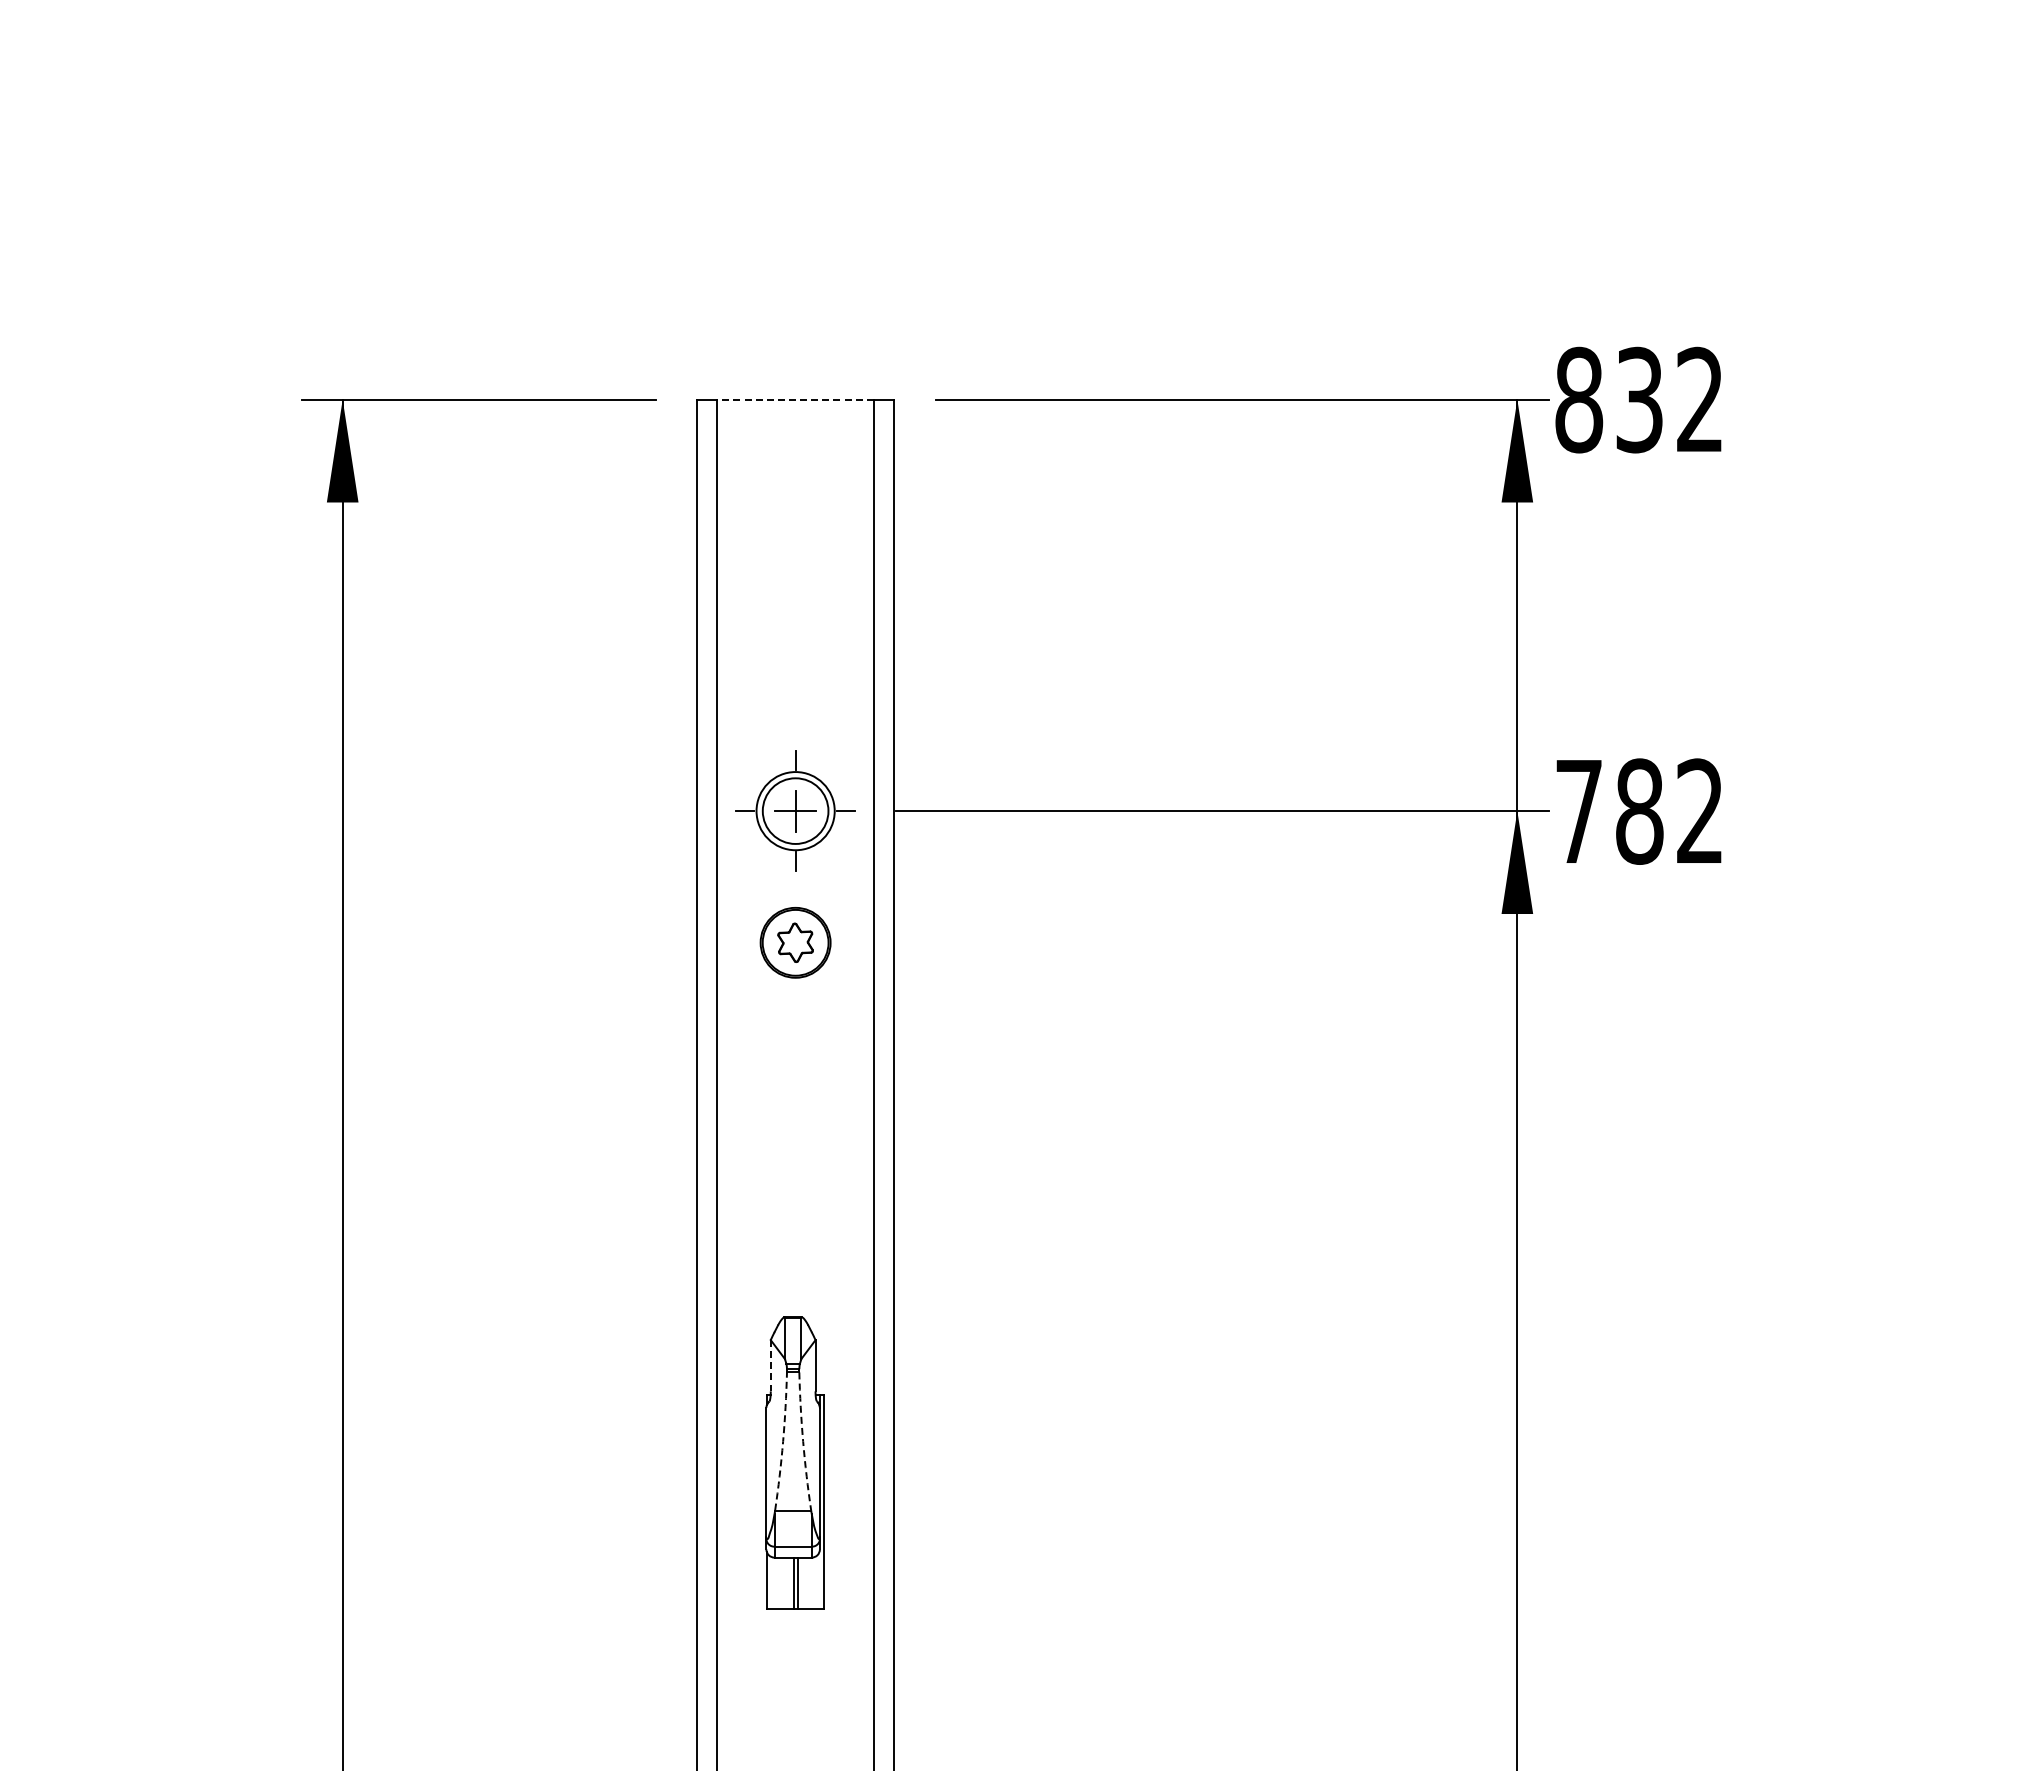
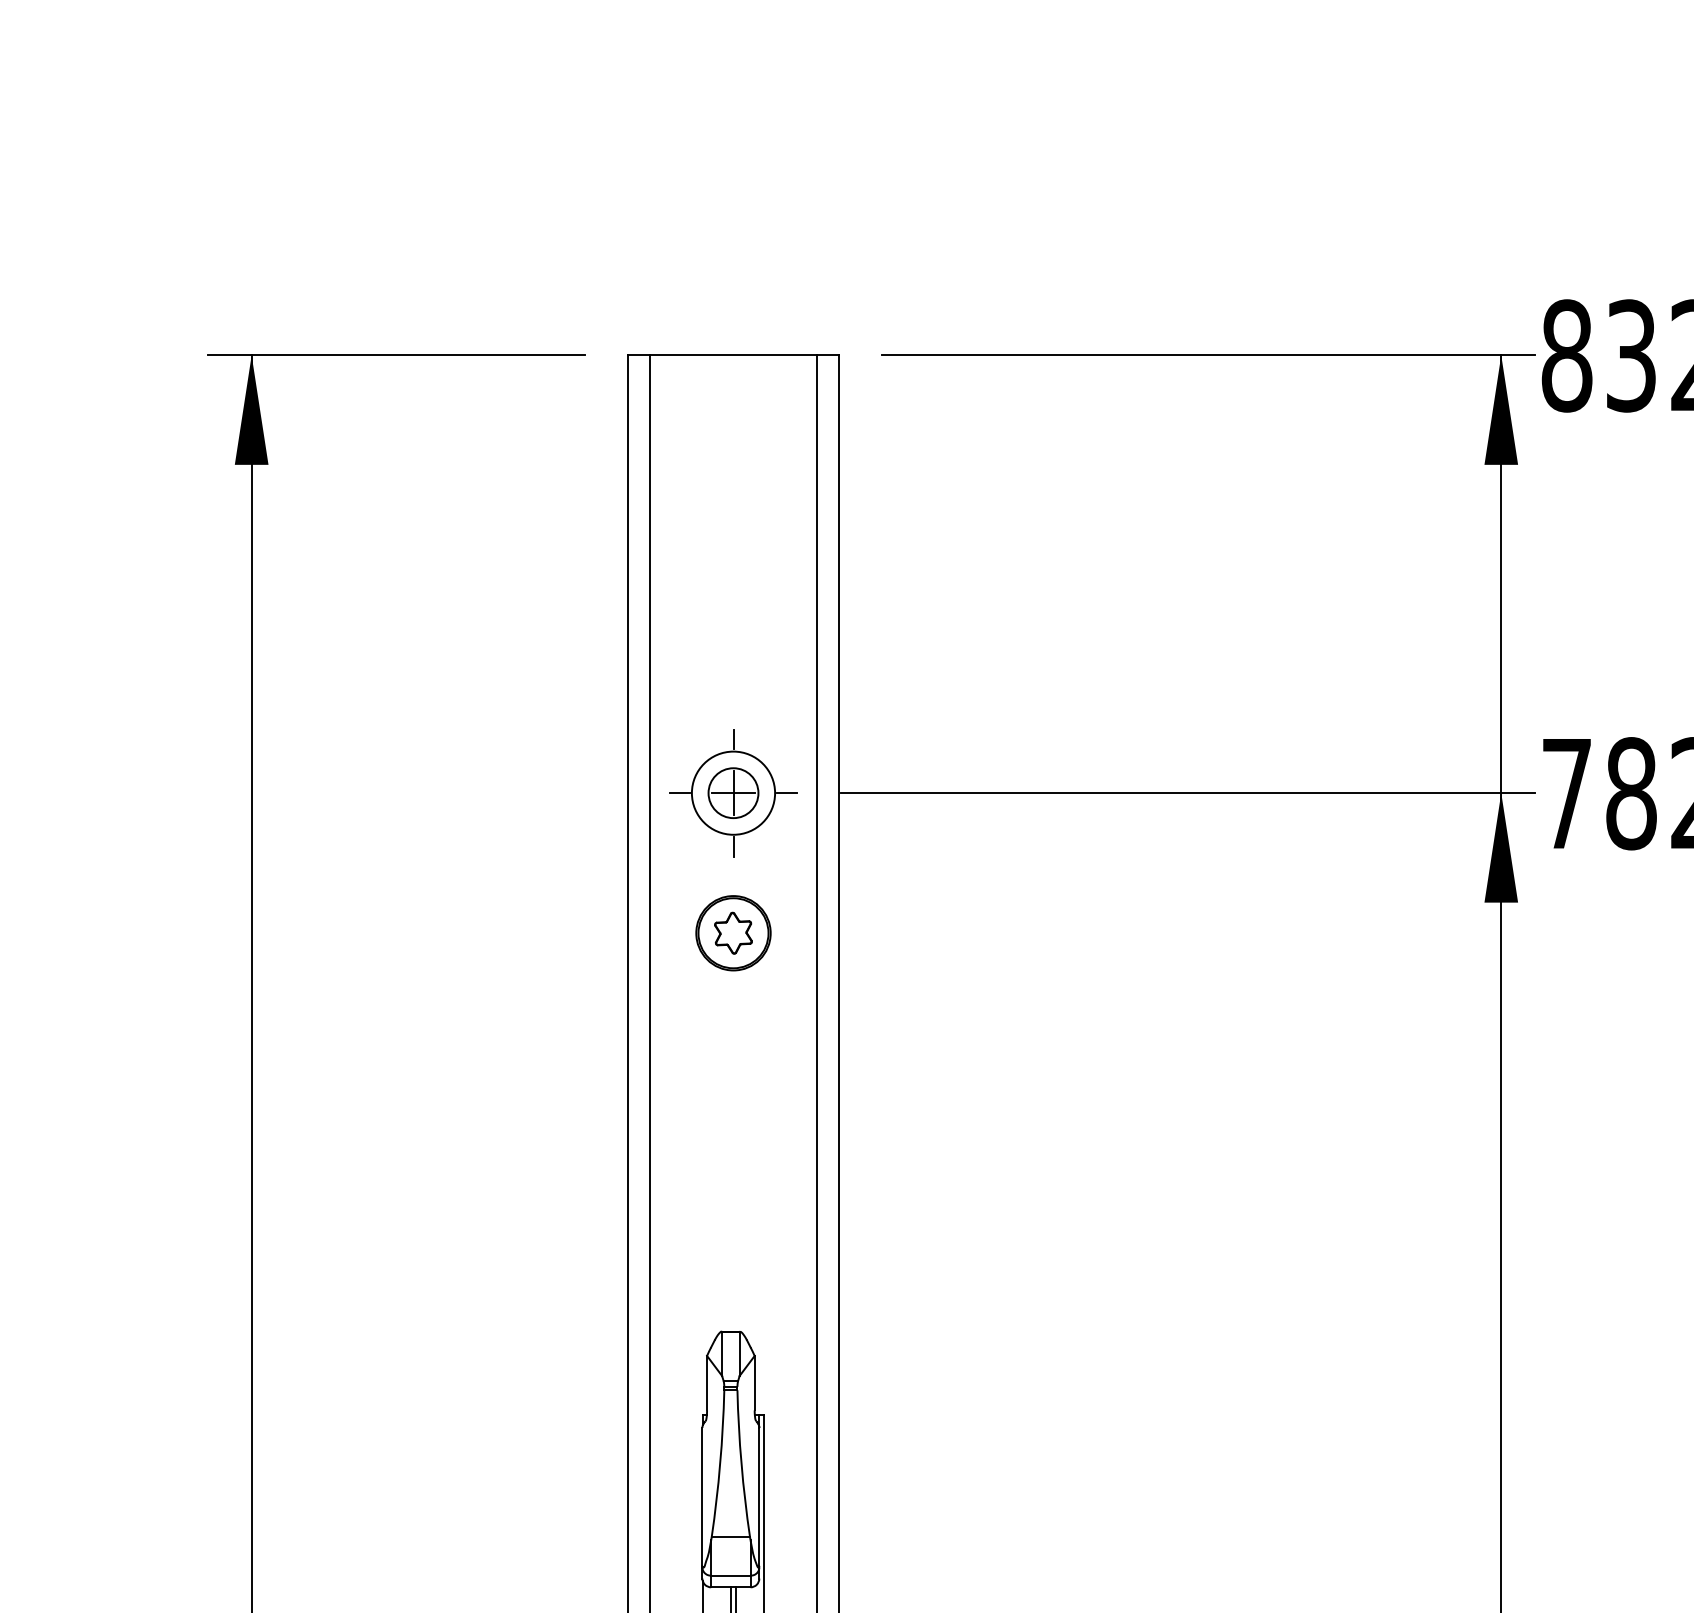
line: (795, 399) -> (733, 355), dashed -> solid
circle: (795, 810) -> (733, 792), size x0.71
line: (770, 1365) -> (706, 1382), dashed -> solid
arc: (783, 1441) -> (720, 1463), dashed -> solid
arc: (803, 1441) -> (741, 1463), dashed -> solid

